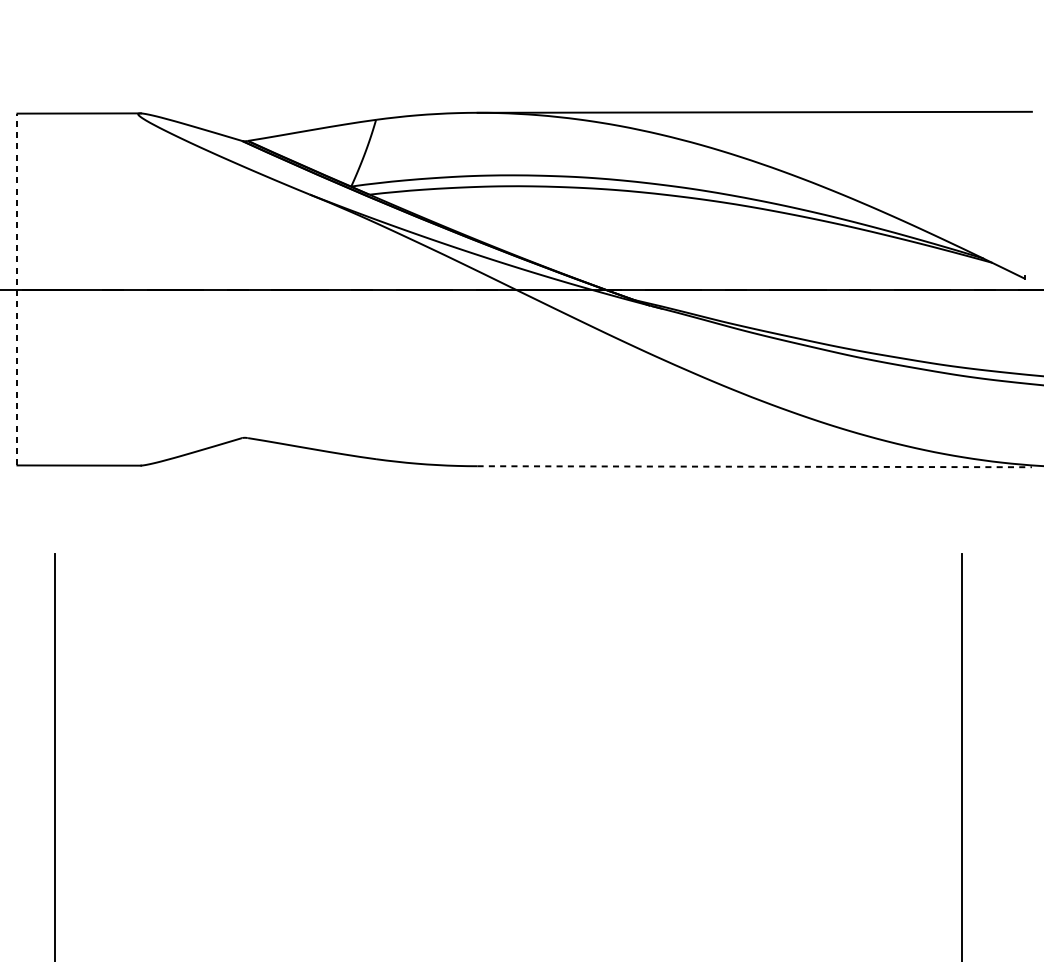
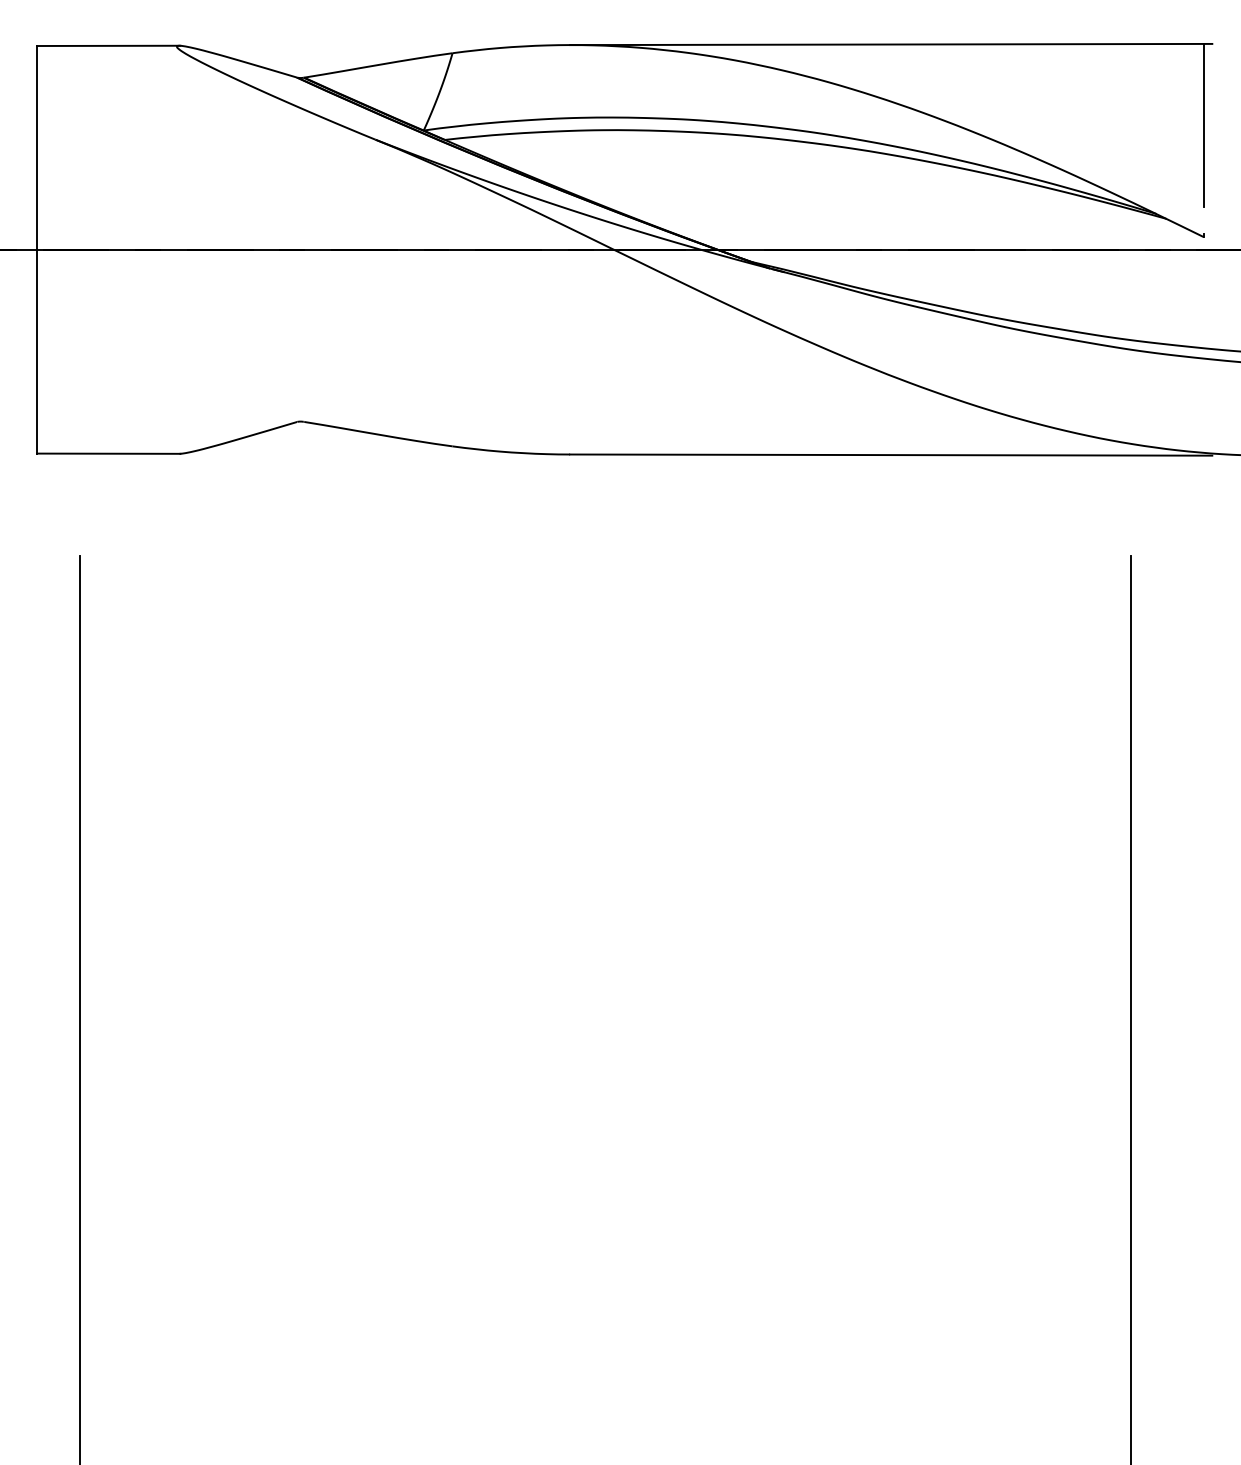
line: (1024, 182) -> (1203, 125), added
line: (17, 289) -> (37, 249), dashed -> solid
line: (754, 467) -> (891, 455), dashed -> solid

